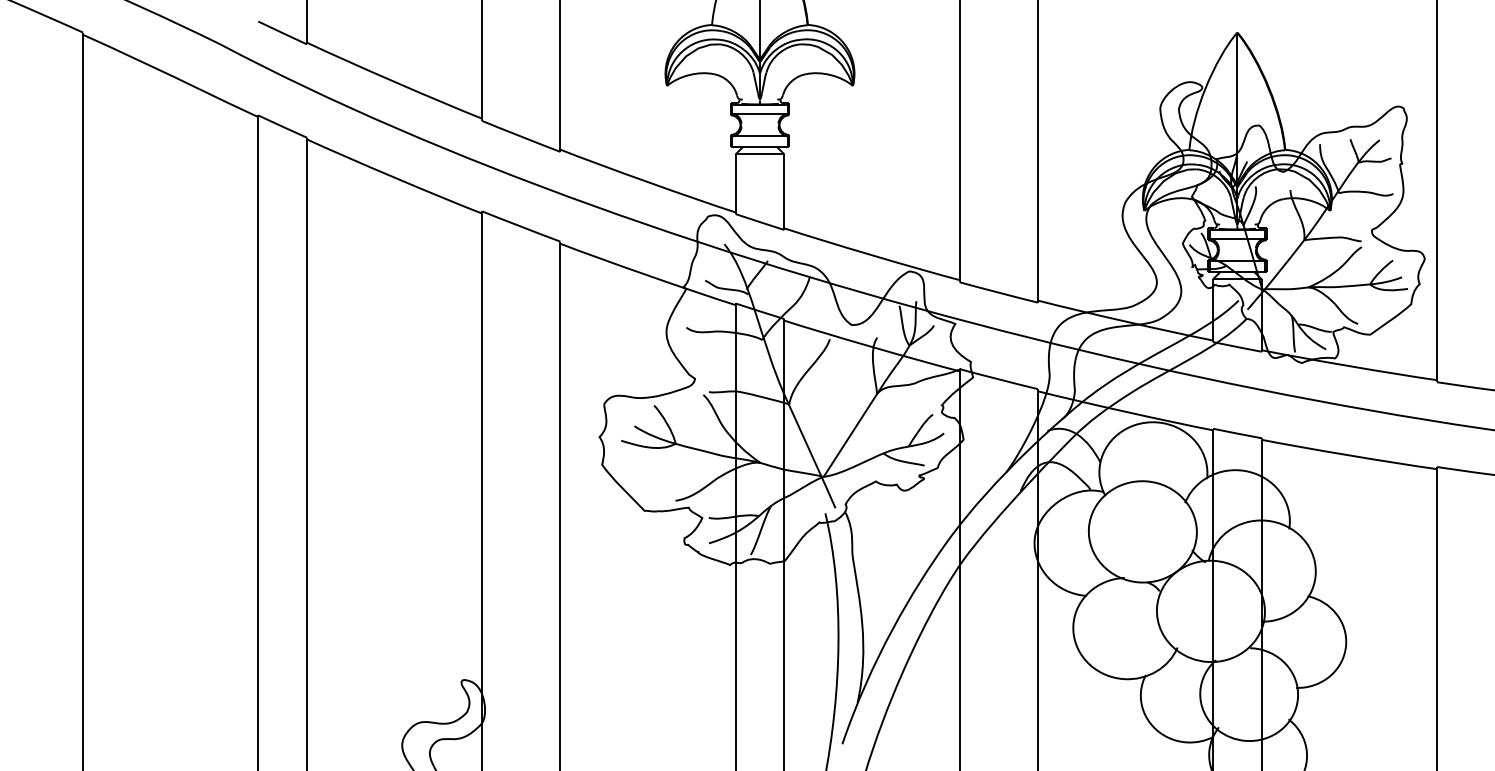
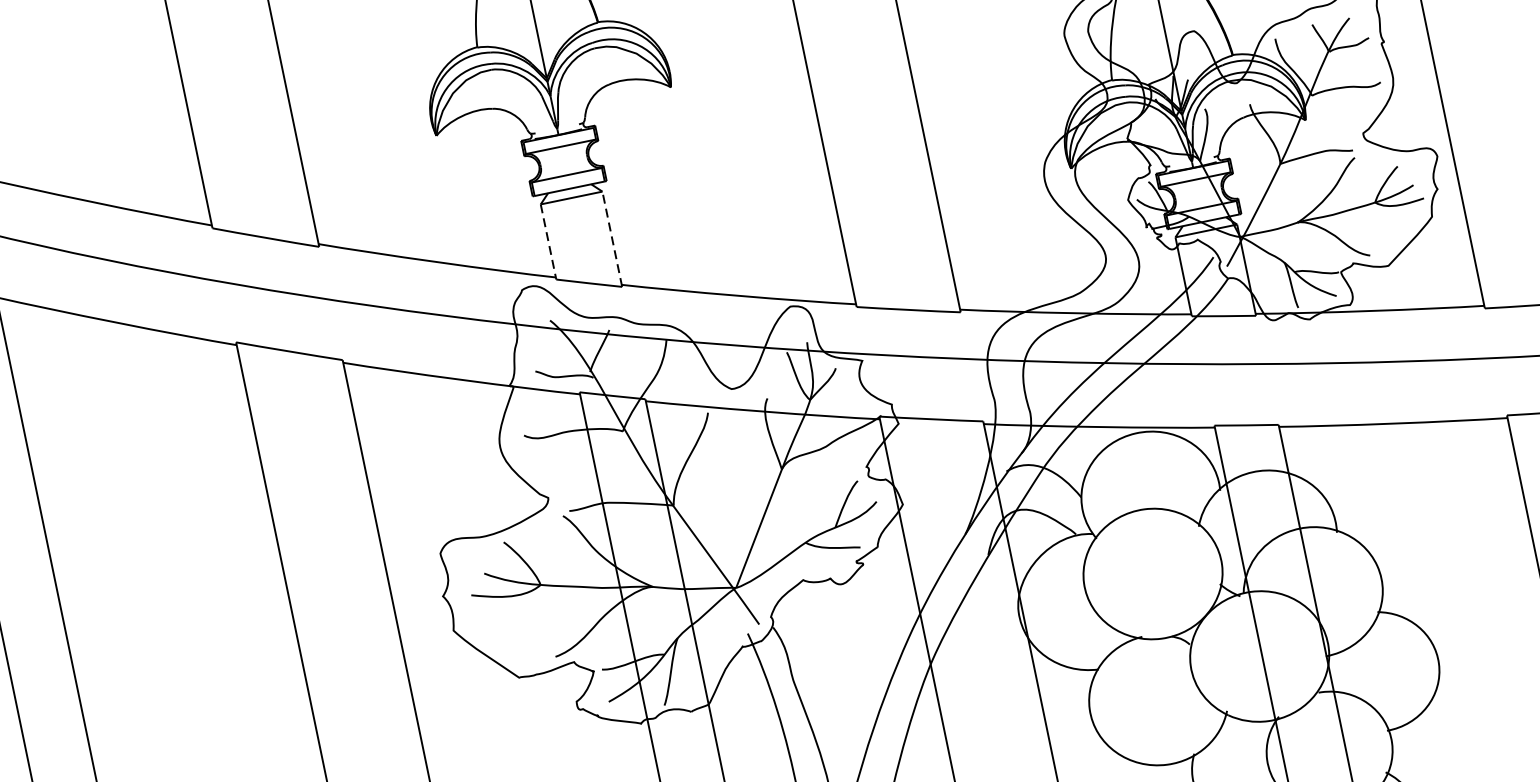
line: (735, 184) -> (548, 242), solid -> dashed
line: (784, 192) -> (612, 239), solid -> dashed

